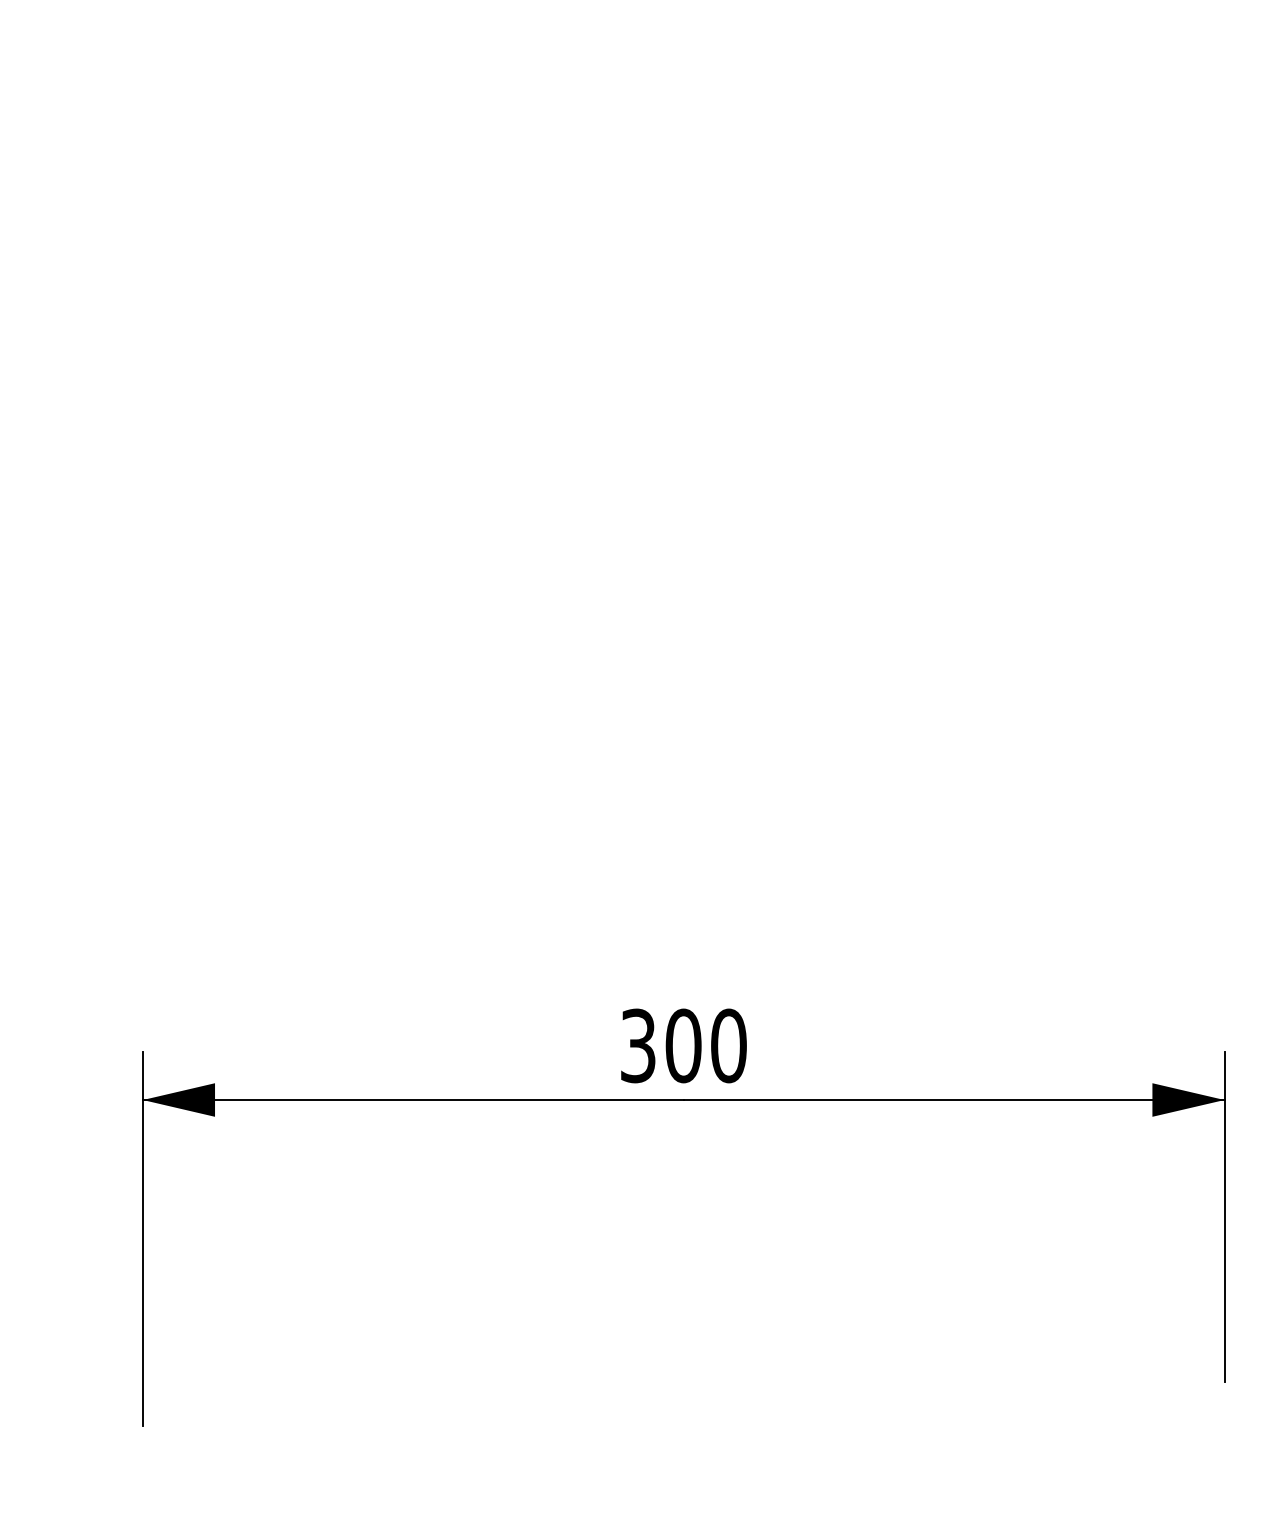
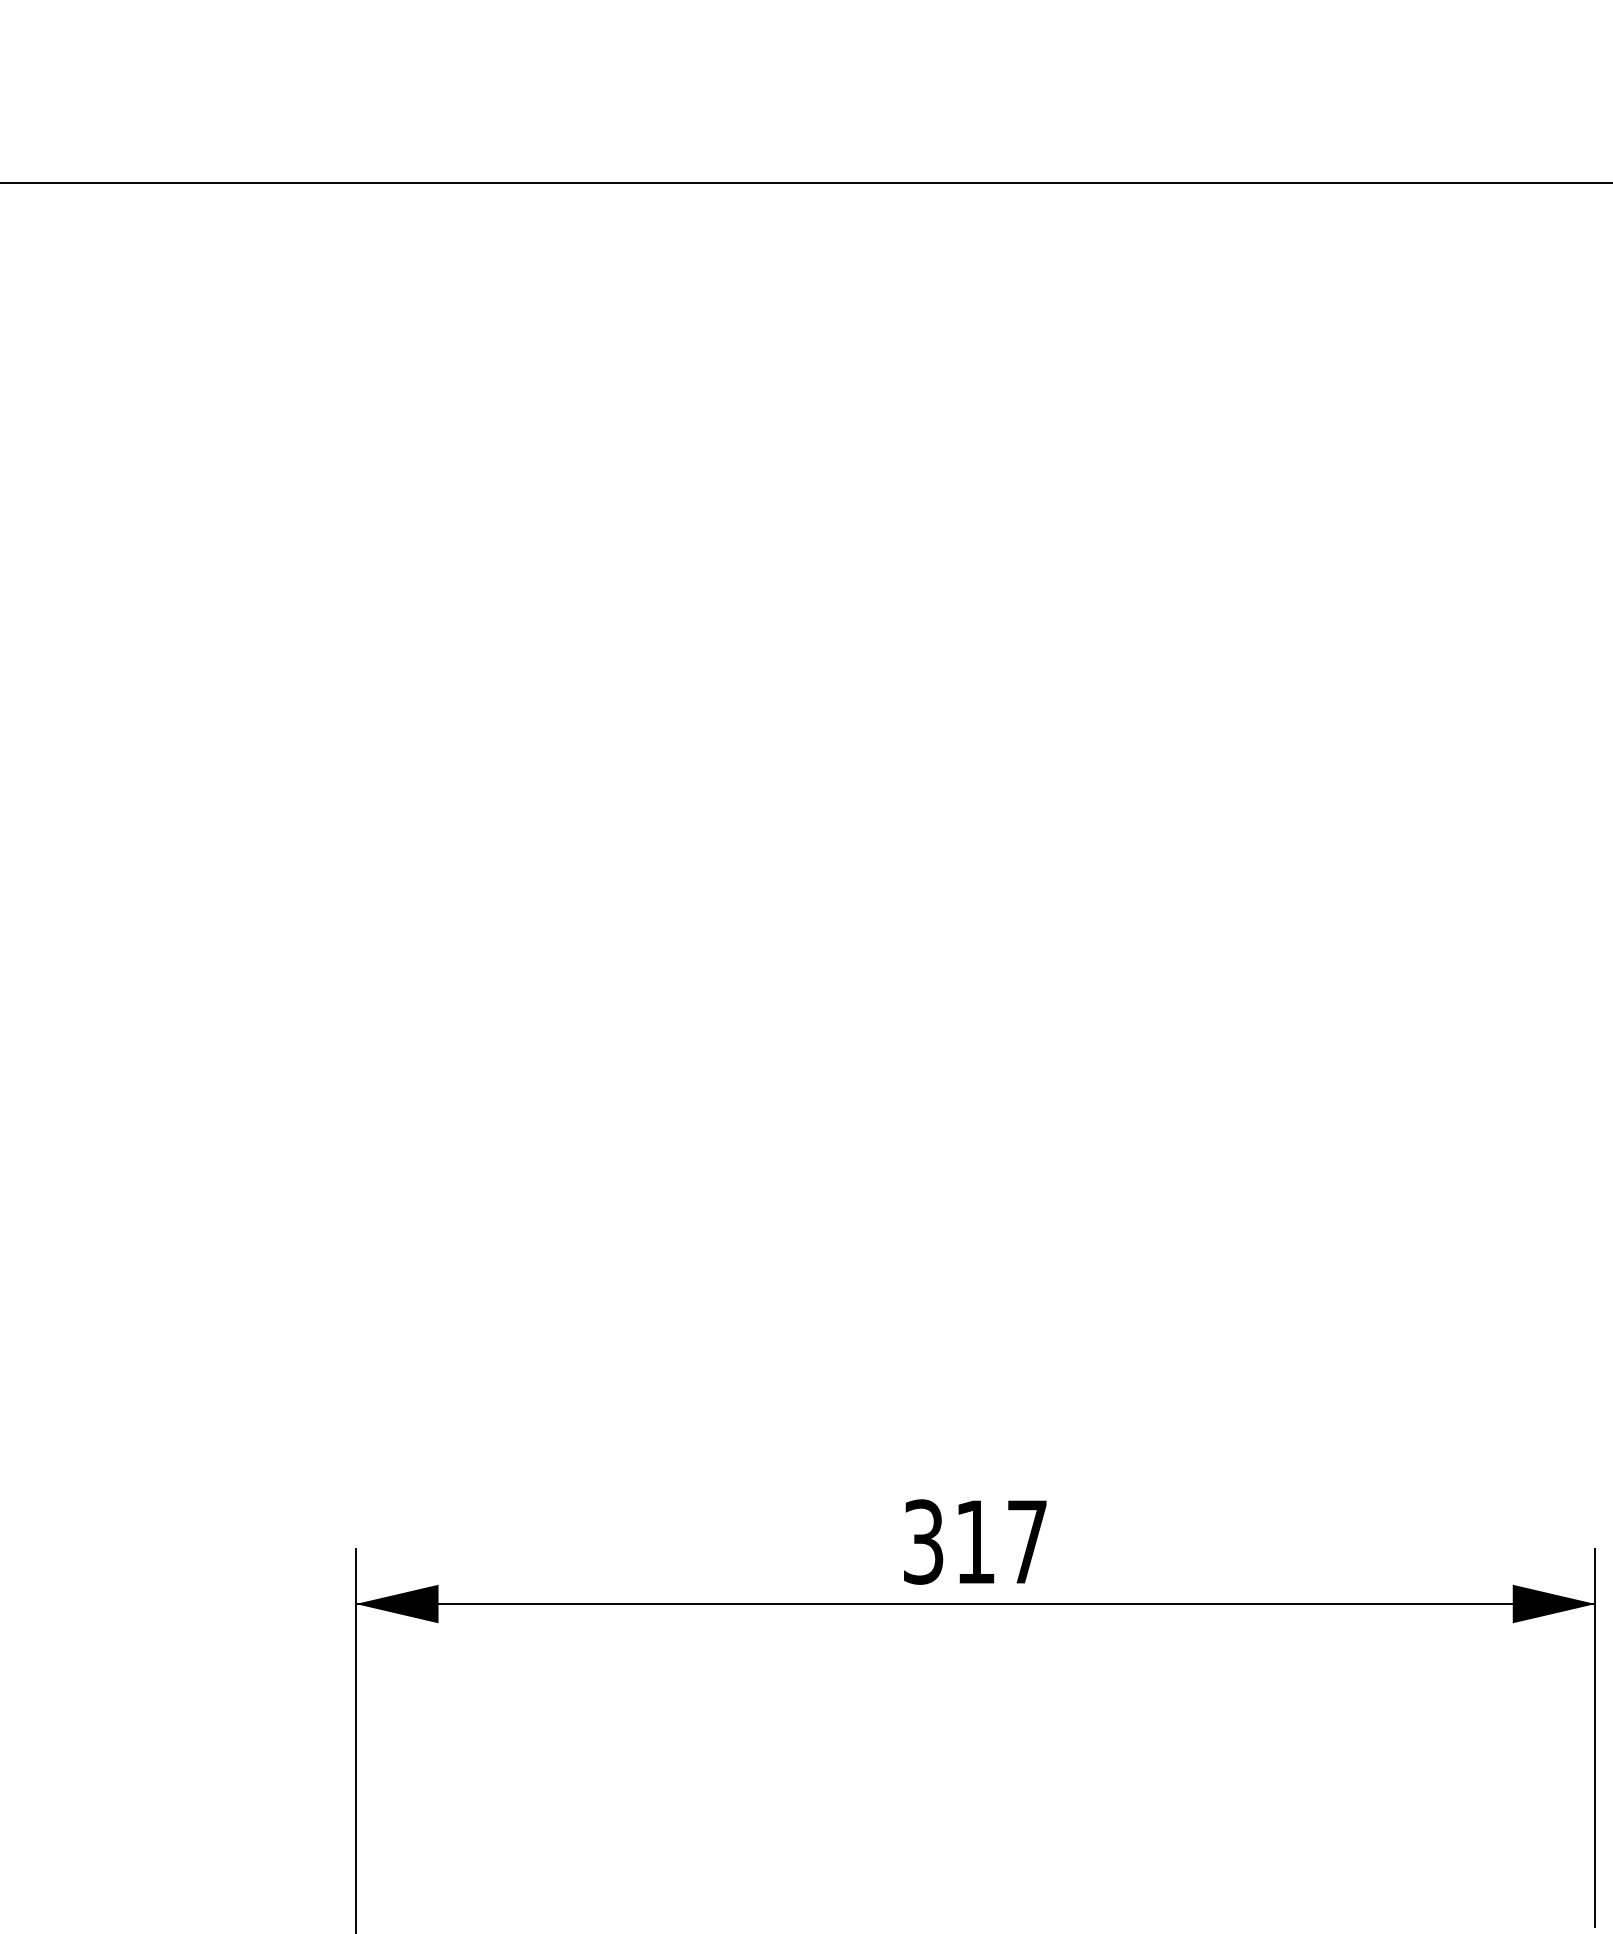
text: (706, 1045) -> (1001, 1541), 300 -> 317

